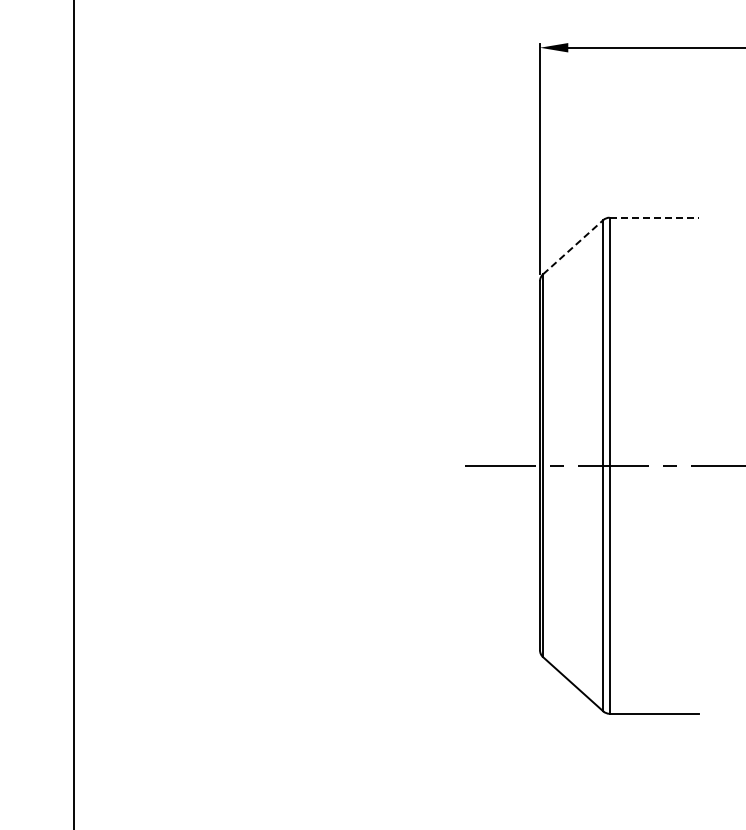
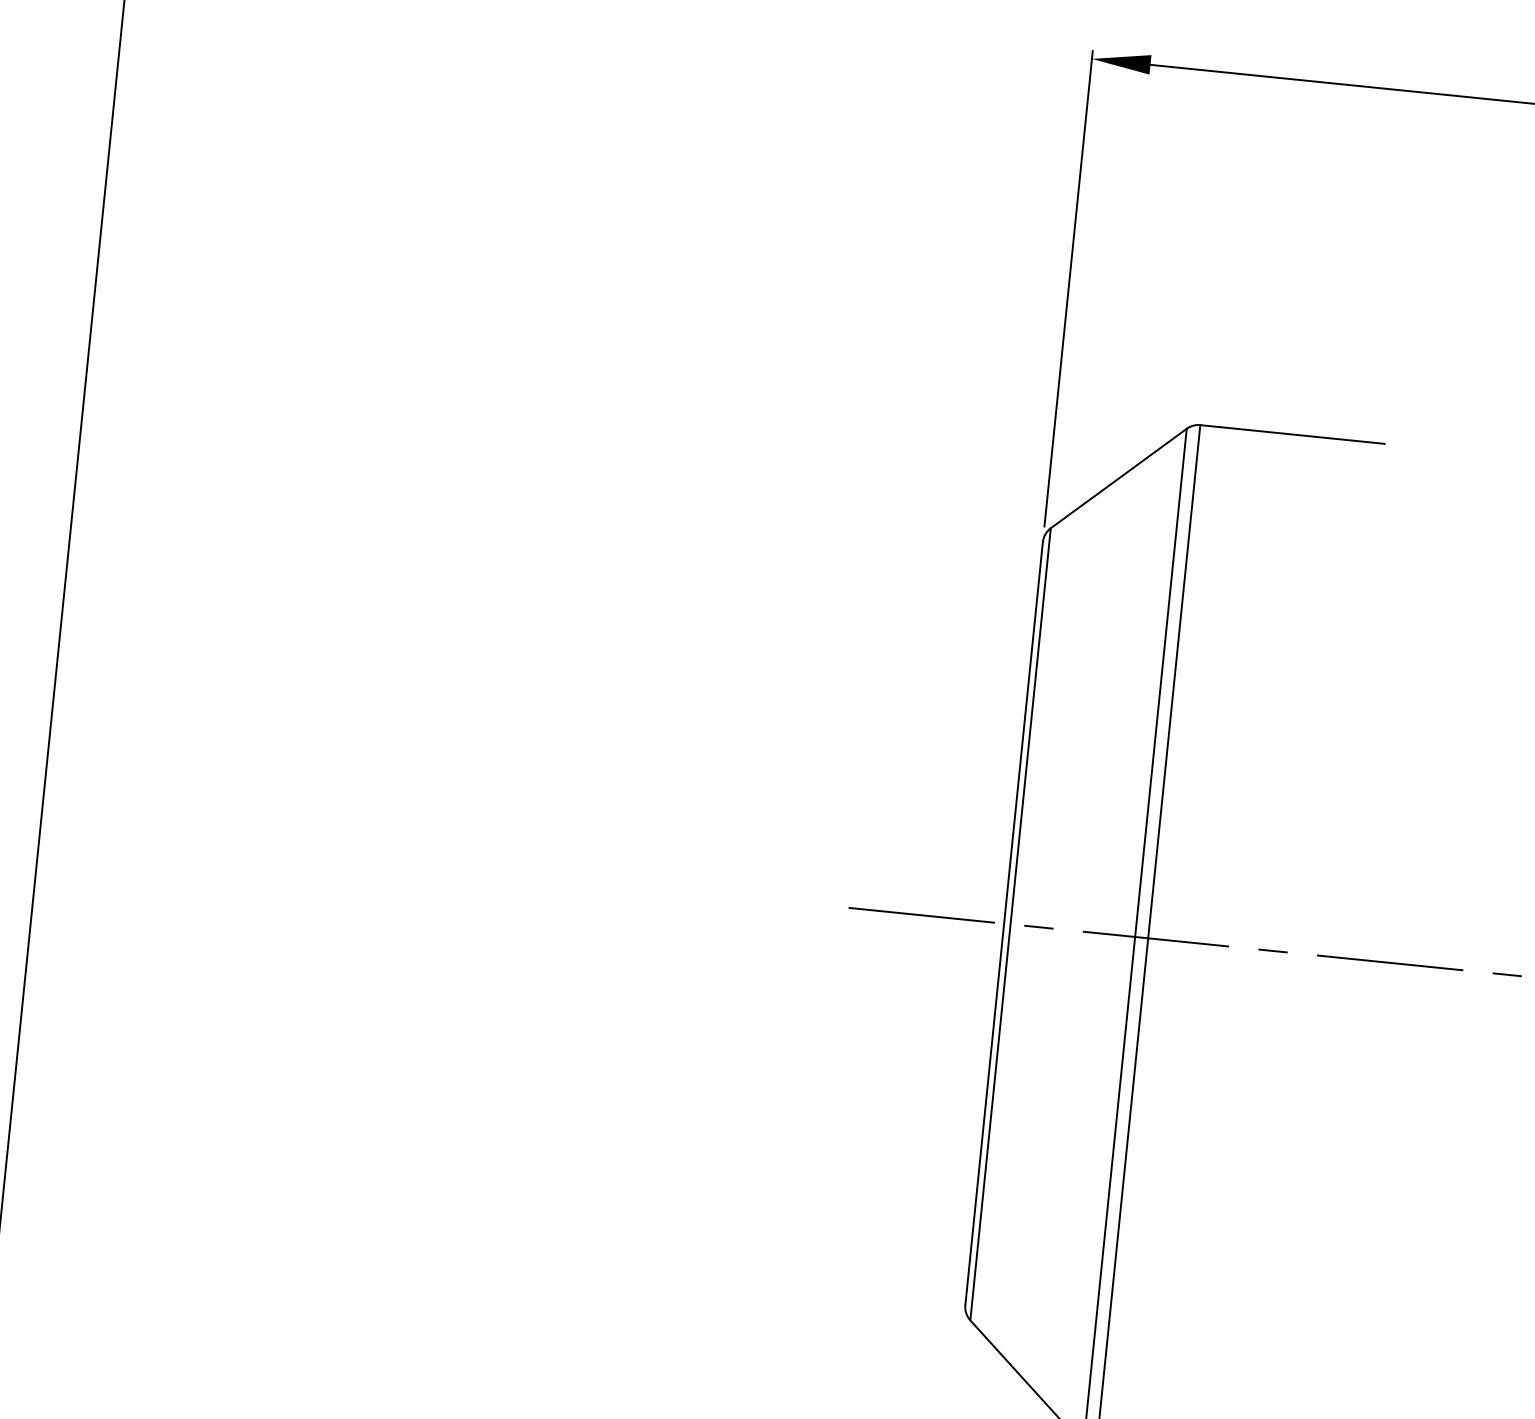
line: (654, 217) -> (1293, 434), dashed -> solid
line: (573, 247) -> (1119, 479), dashed -> solid

